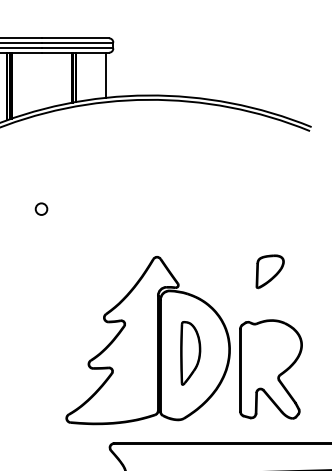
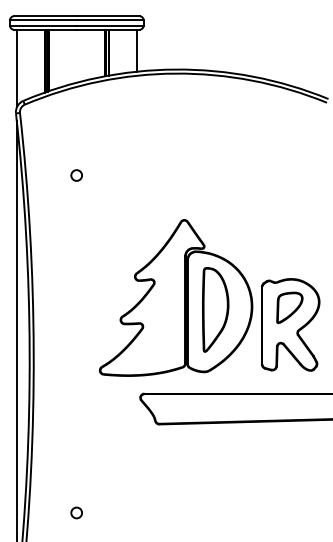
part: (269, 271) -> (289, 307), moved
part: (190, 352) -> (215, 309), size x1.43

